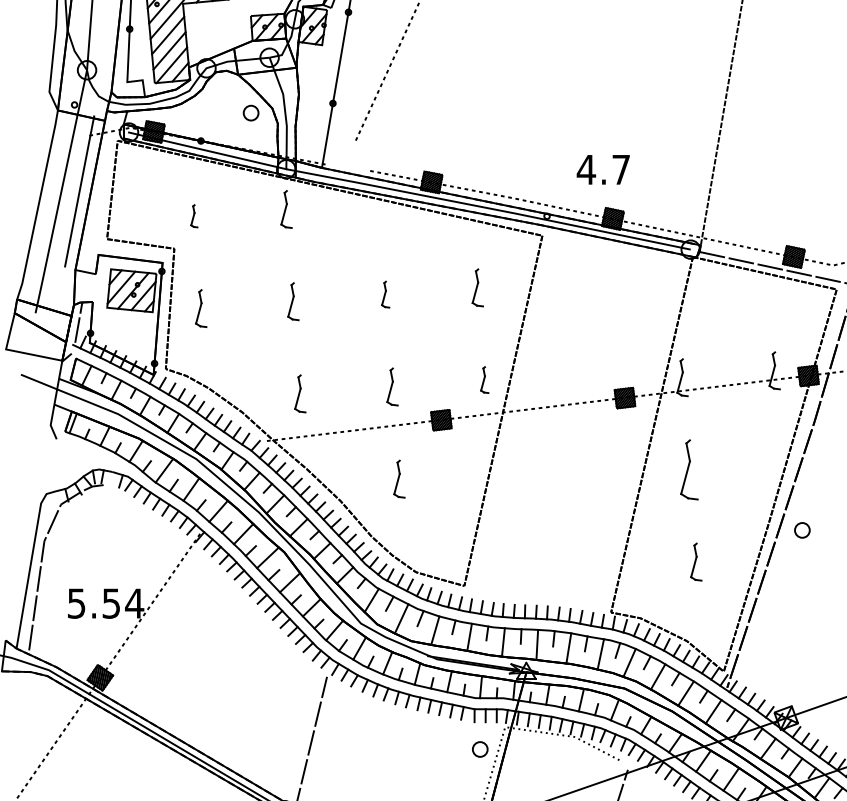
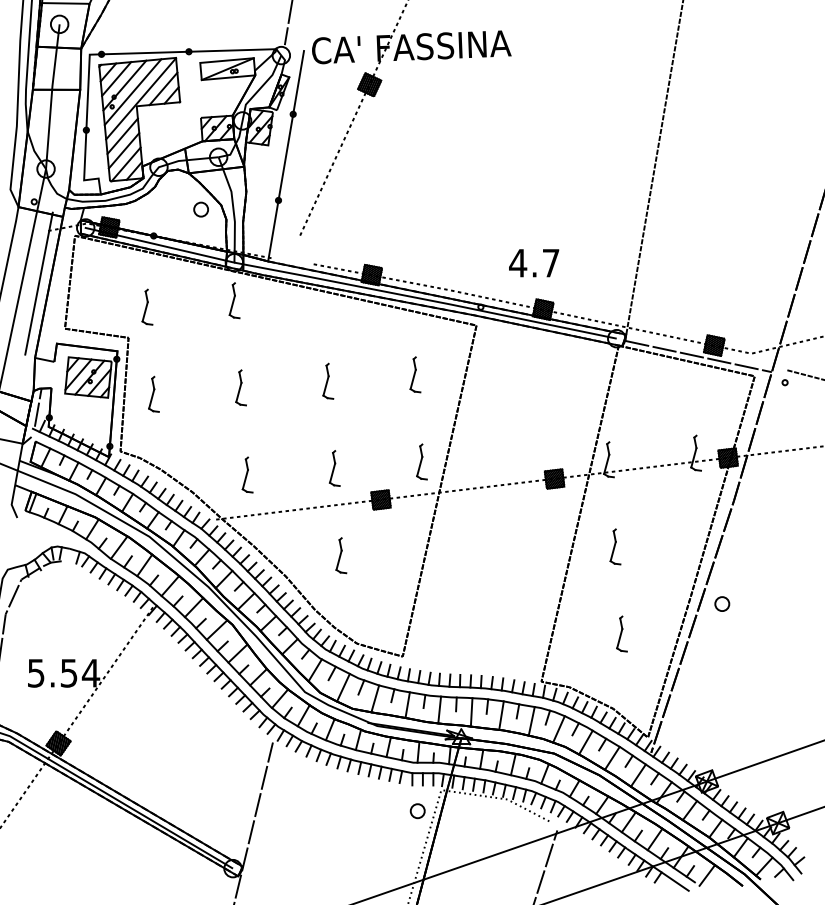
part: (194, 215) -> (147, 306), size x1.67
part: (385, 293) -> (328, 380), size x1.43
part: (484, 379) -> (421, 461), size x1.43
part: (689, 469) -> (615, 546), size x0.62

